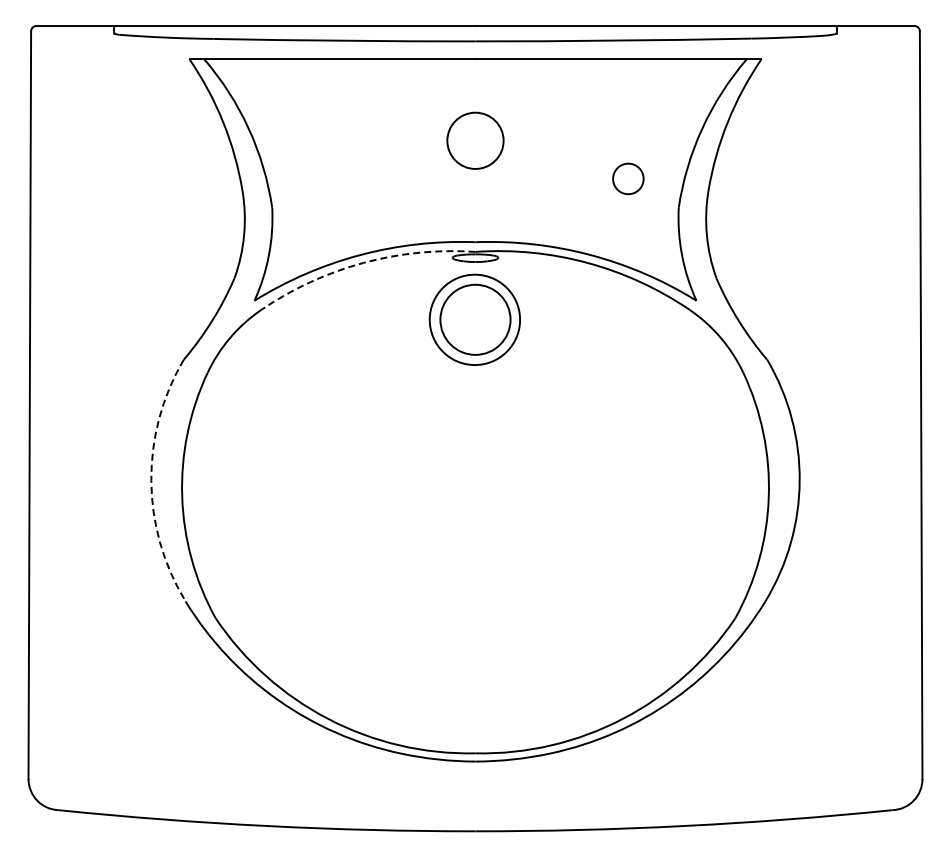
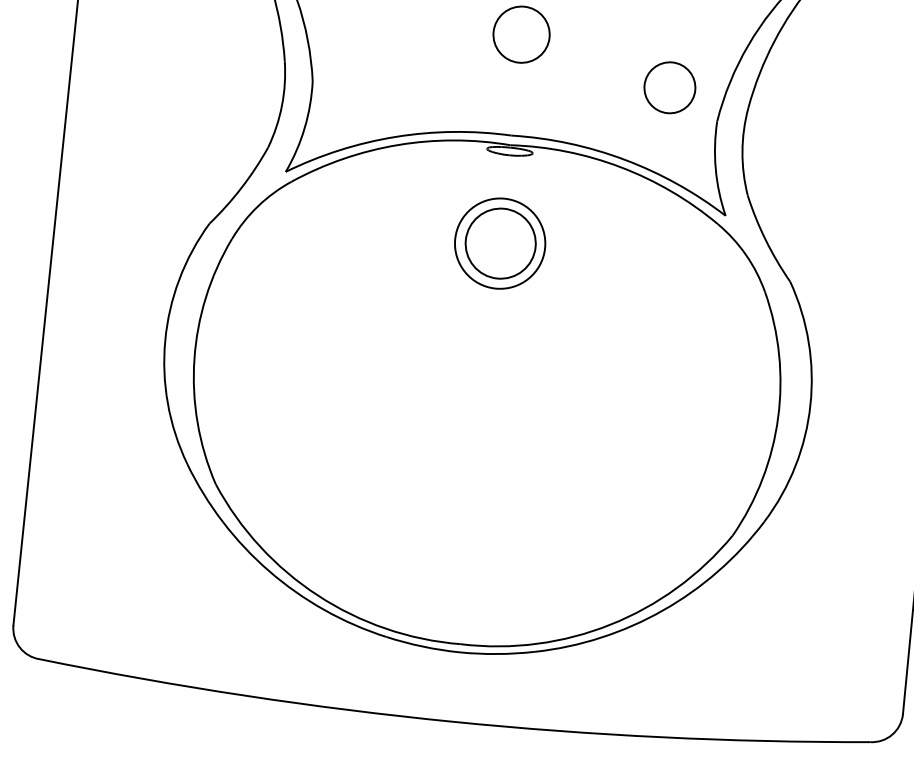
circle: (627, 178) -> (669, 87), size x1.67
arc: (363, 262) -> (398, 144), dashed -> solid
part: (474, 319) -> (499, 243), moved
arc: (151, 480) -> (165, 340), dashed -> solid

